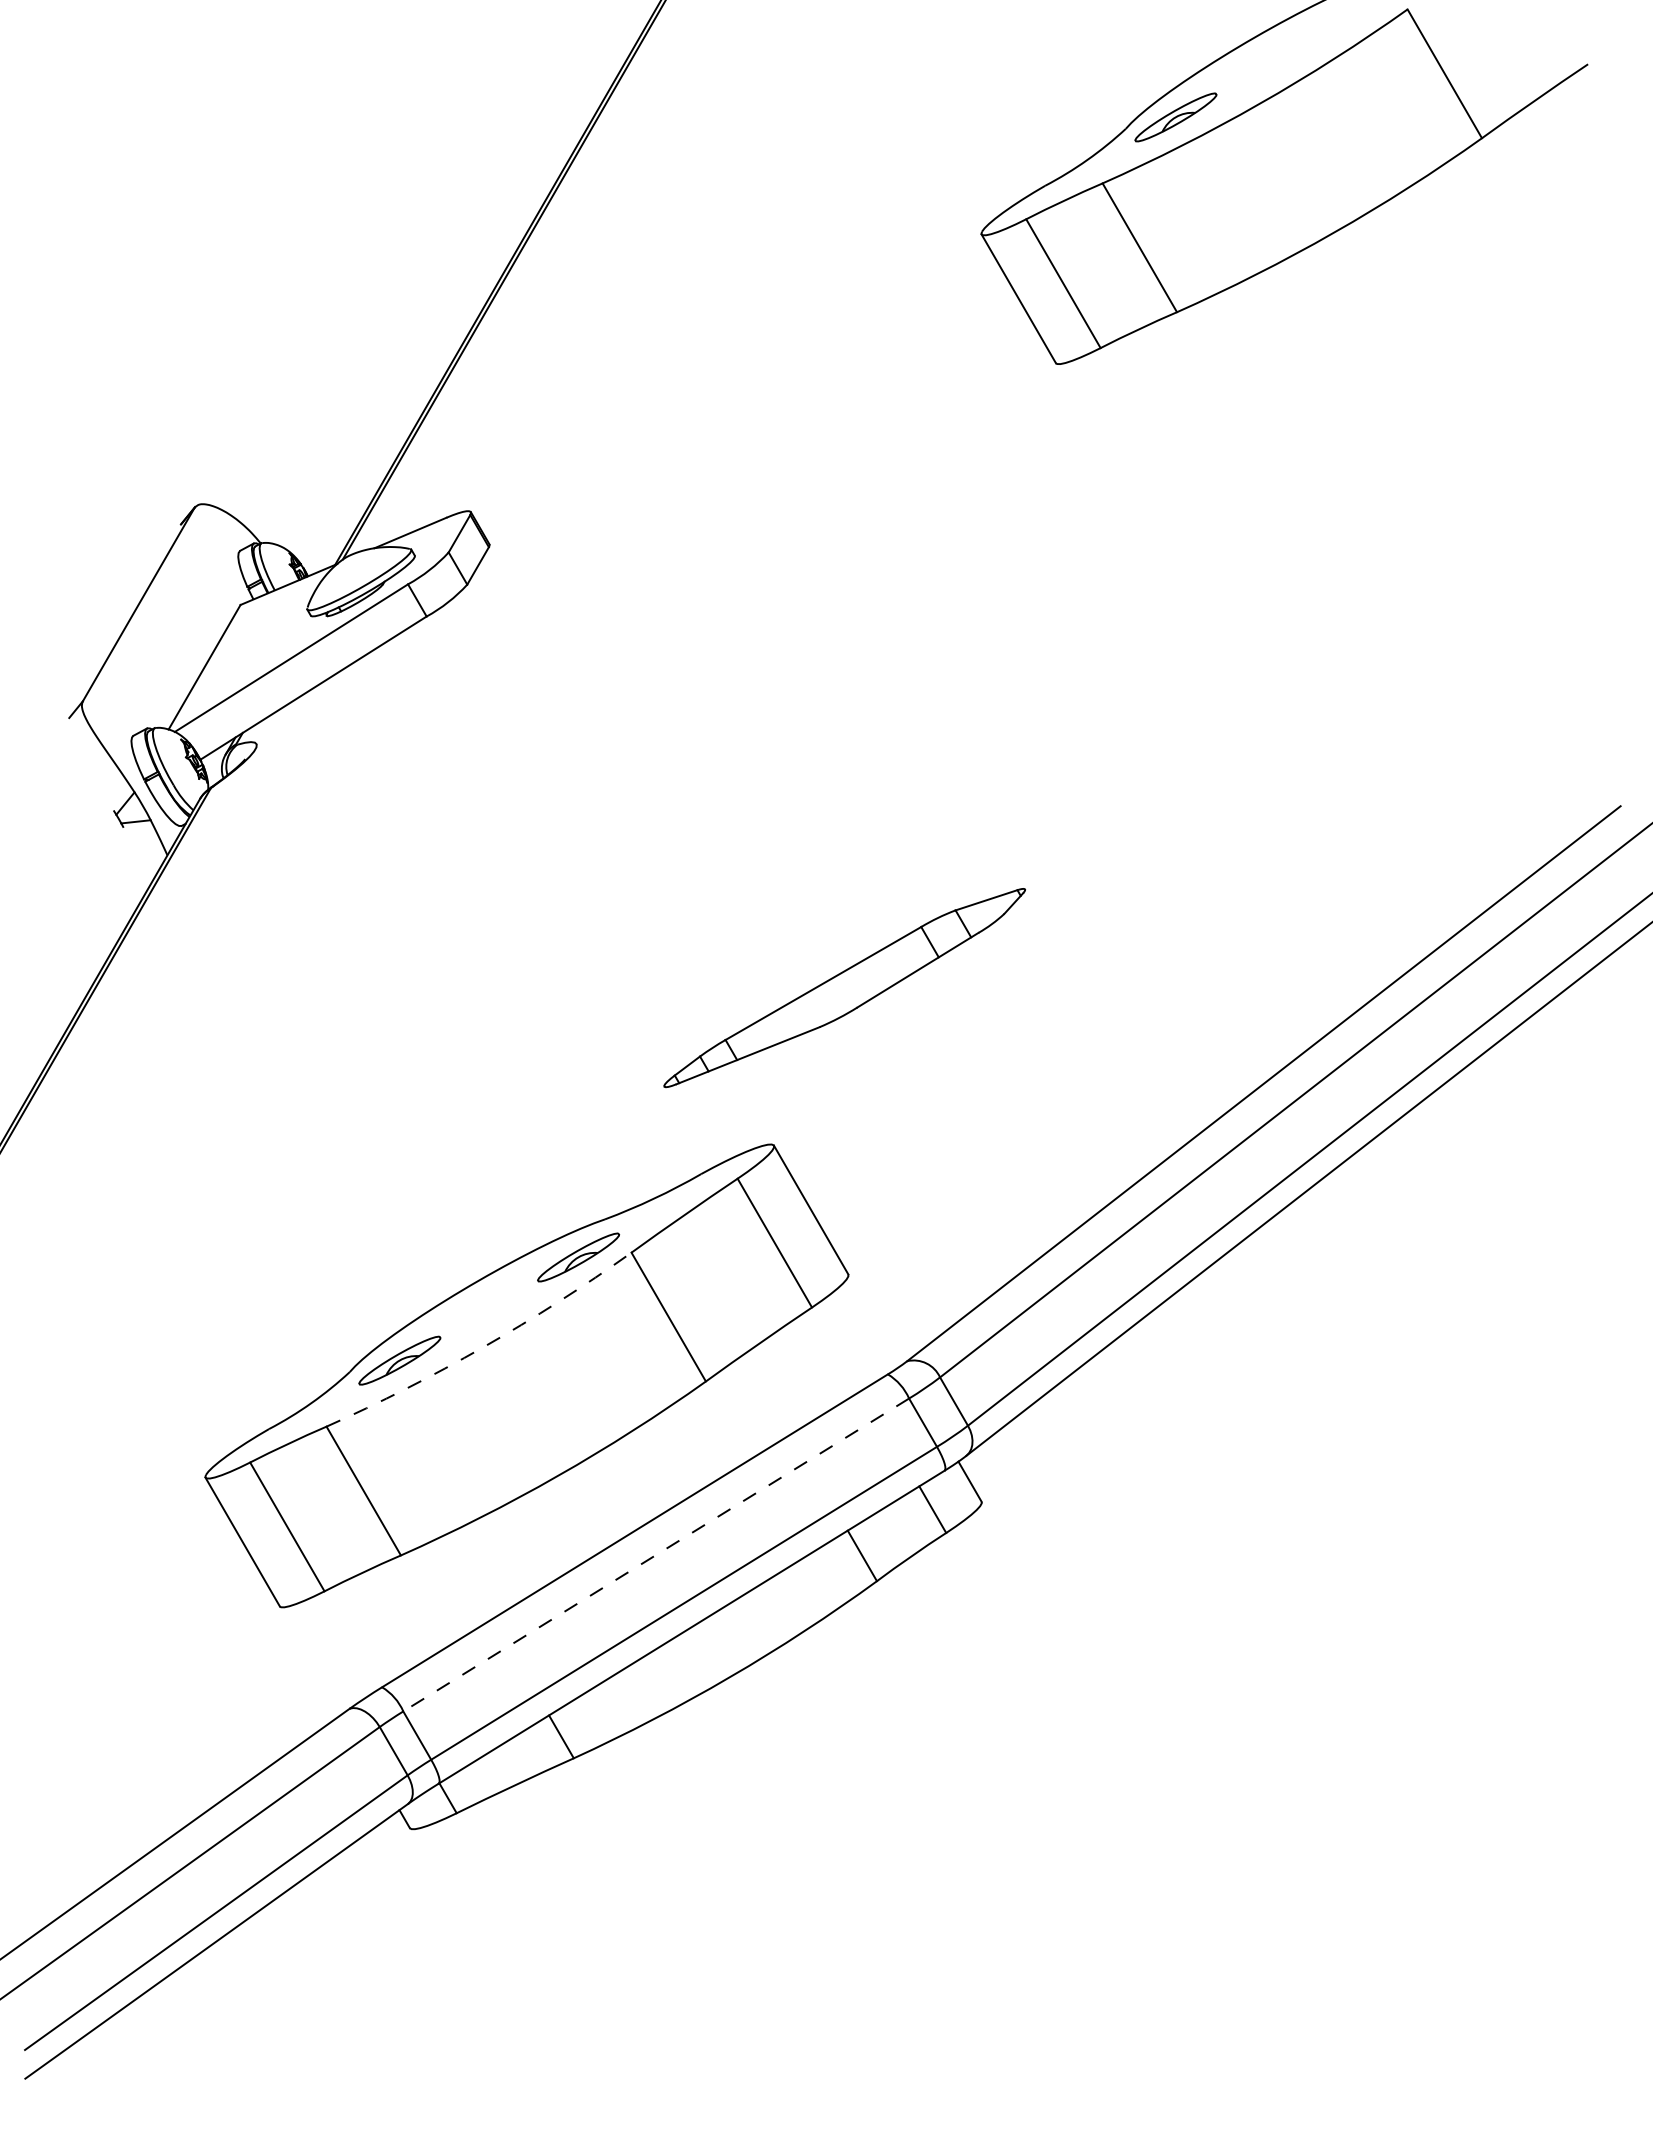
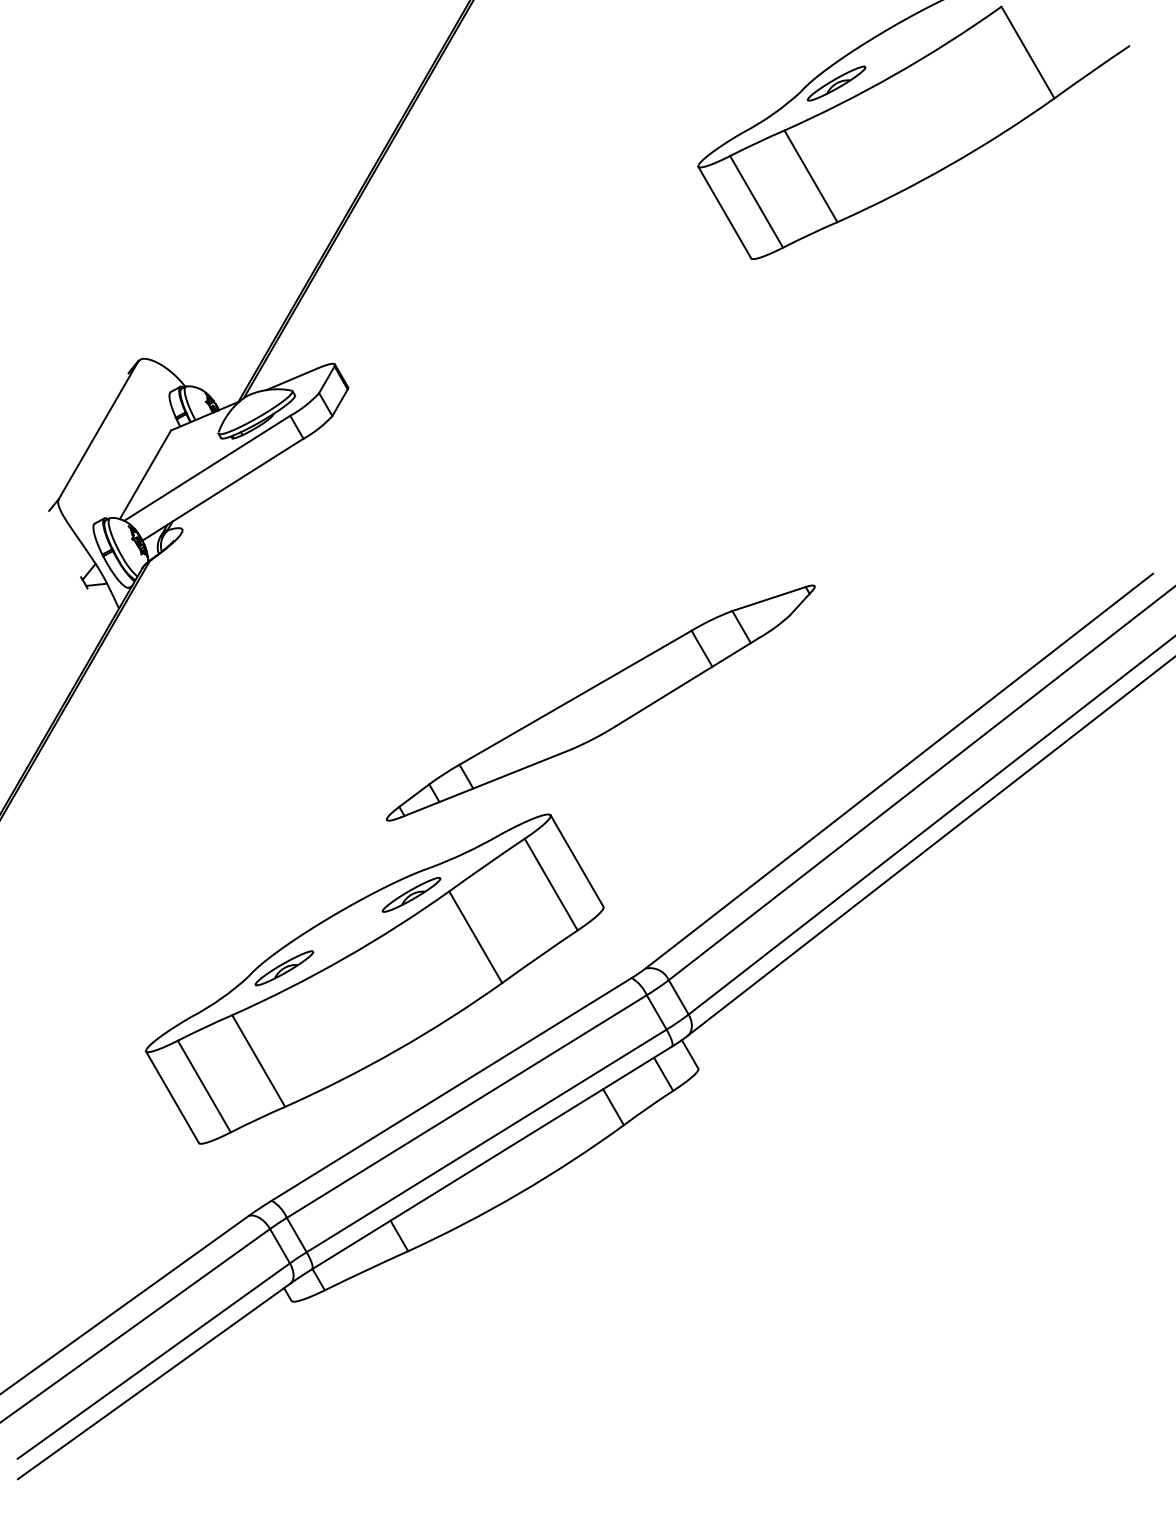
part: (844, 987) -> (600, 702), size x1.67
arc: (483, 1347) -> (343, 958), dashed -> solid
line: (655, 1555) -> (466, 1106), dashed -> solid

